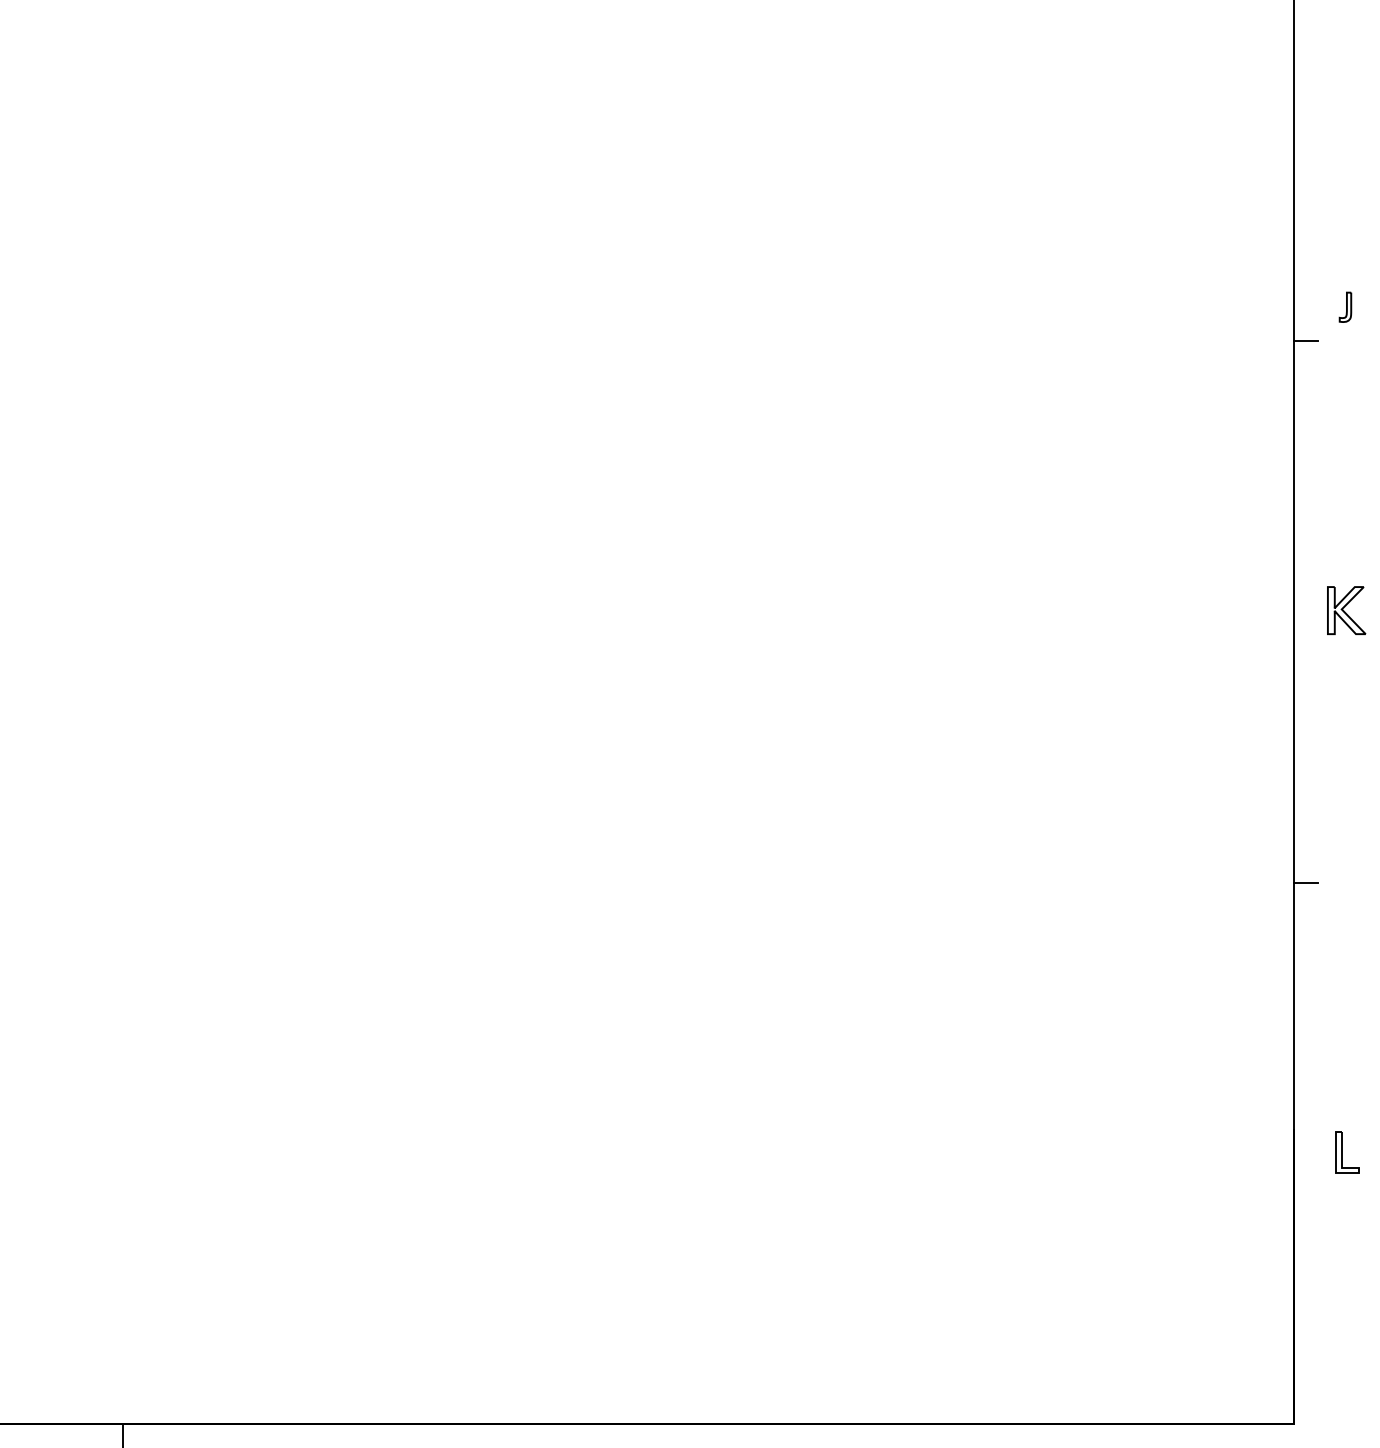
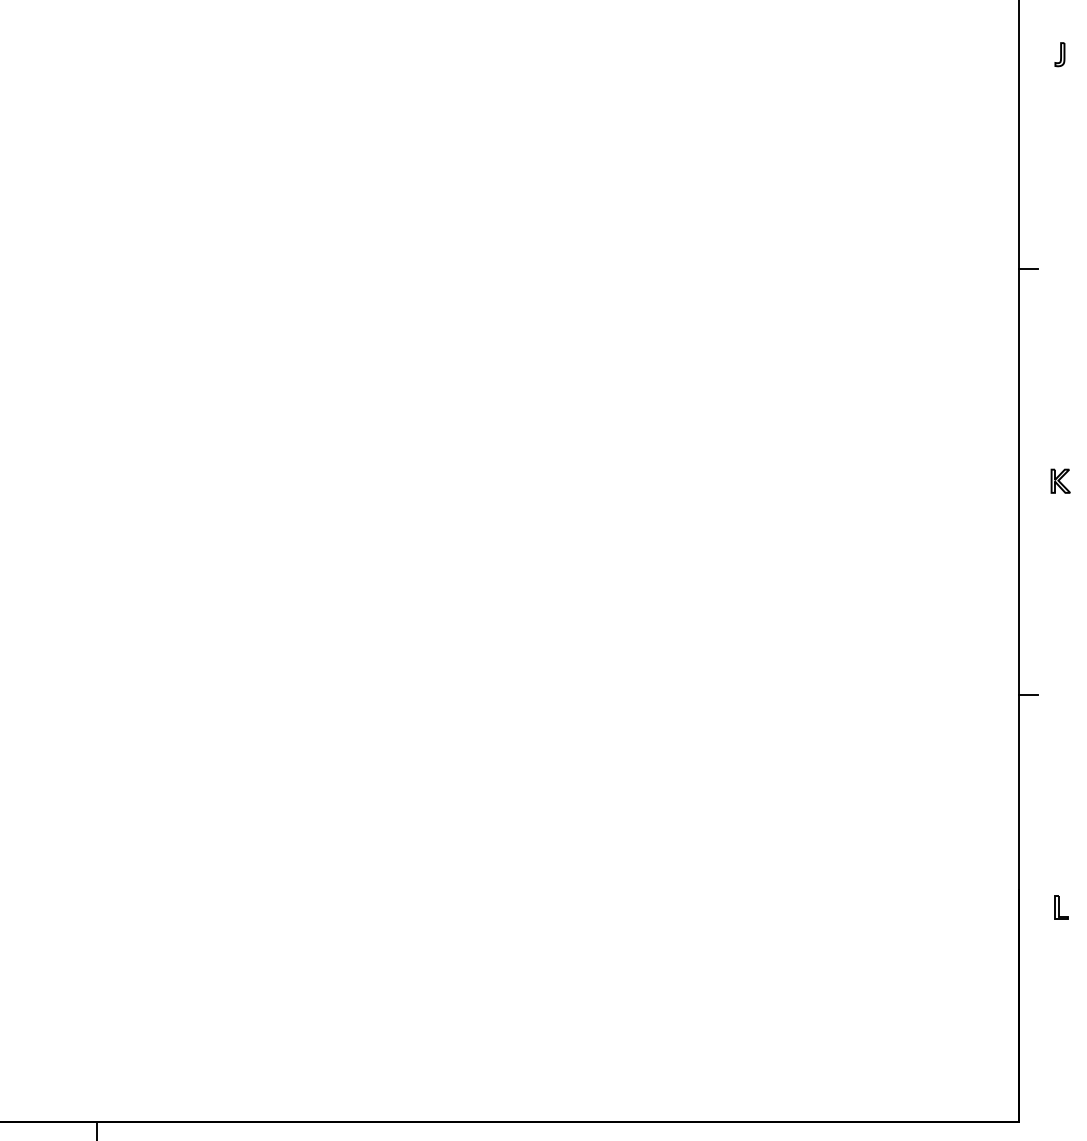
part: (1345, 306) -> (1059, 54), moved
part: (1346, 610) -> (1060, 481), size x0.62
part: (1347, 1151) -> (1061, 907), size x0.71

